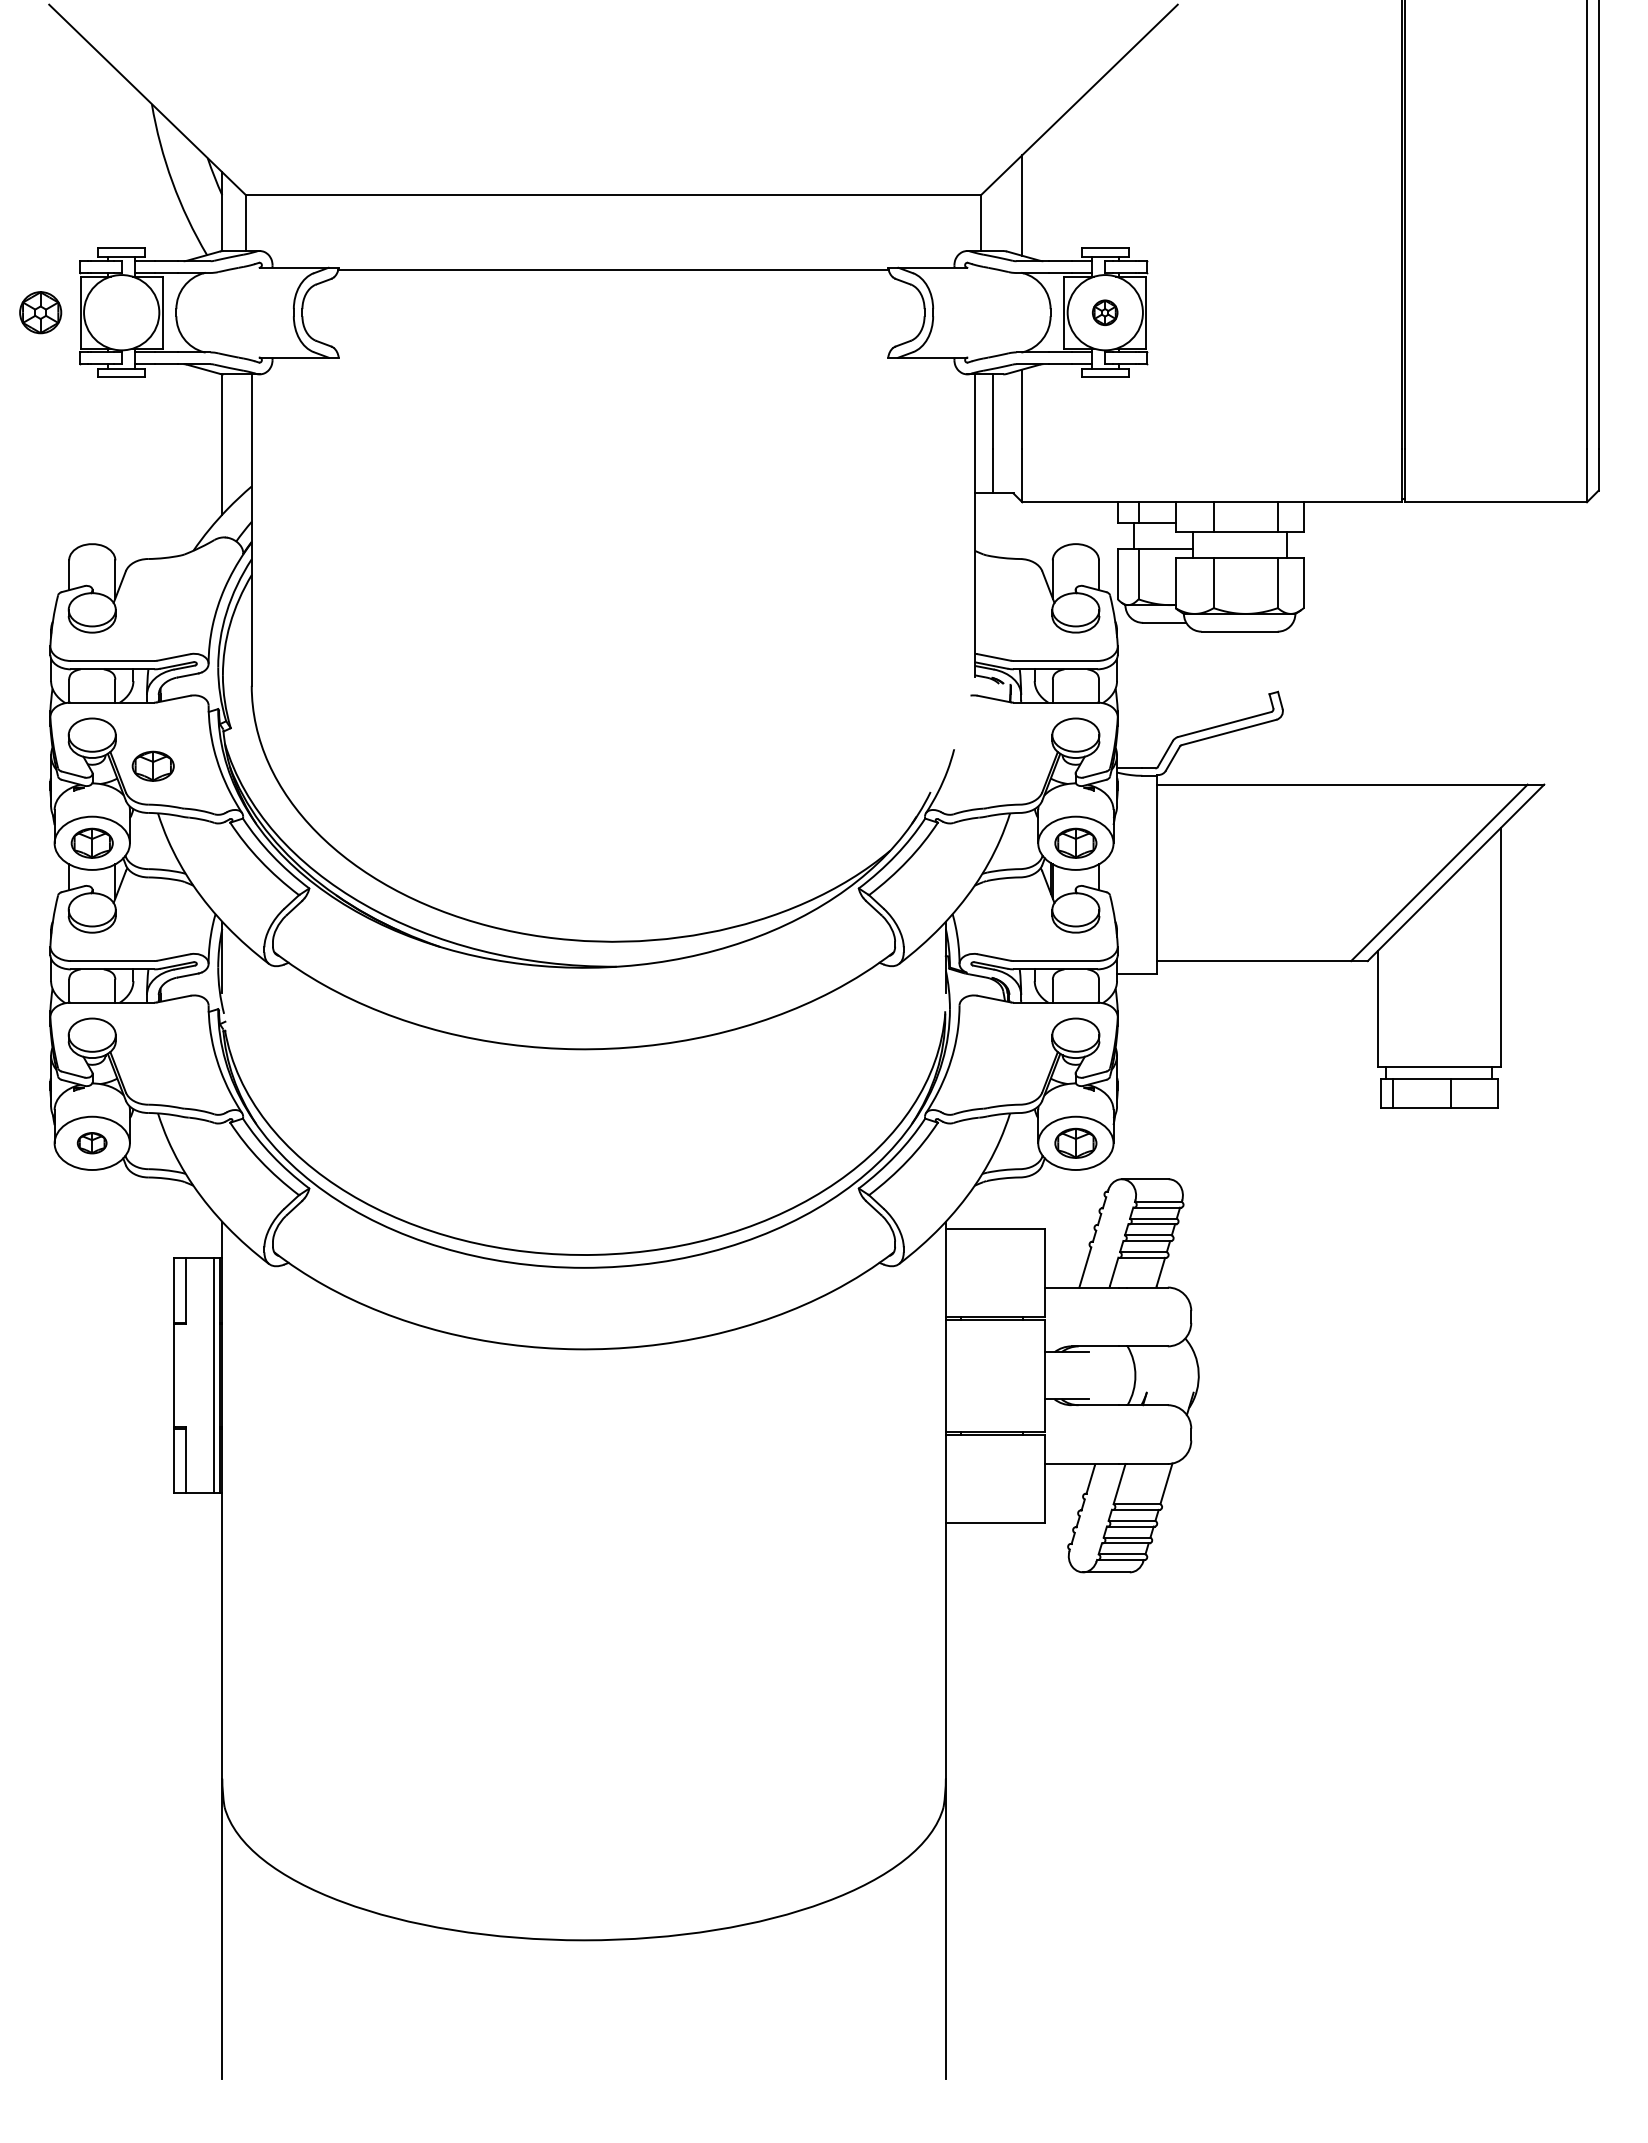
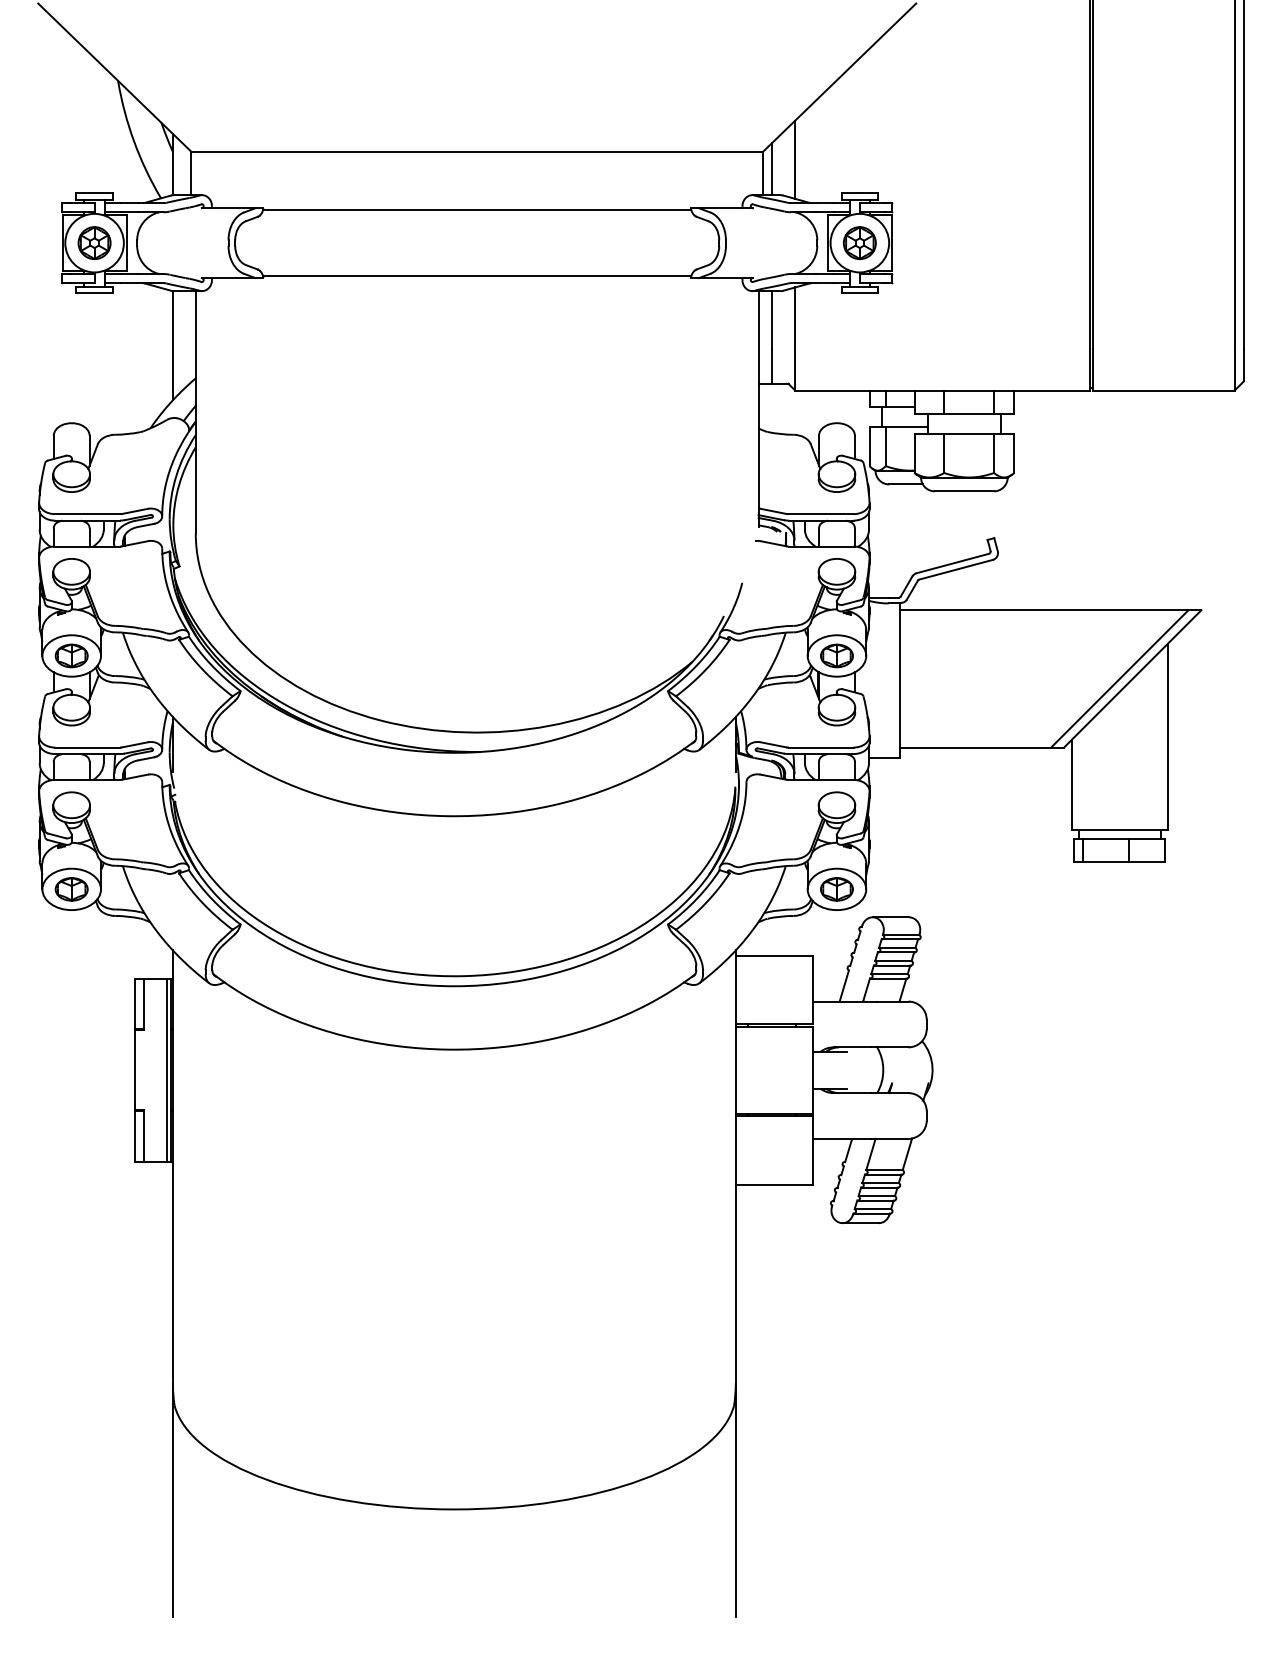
line: (992, 217) -> (772, 169), added
part: (40, 312) -> (94, 242), moved
part: (1104, 312) -> (859, 242), size x1.67
line: (613, 355) -> (477, 276), added
part: (152, 765) -> (118, 595), removed
part: (91, 1142) -> (71, 888), size x1.43

